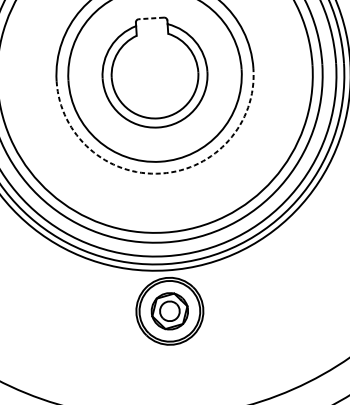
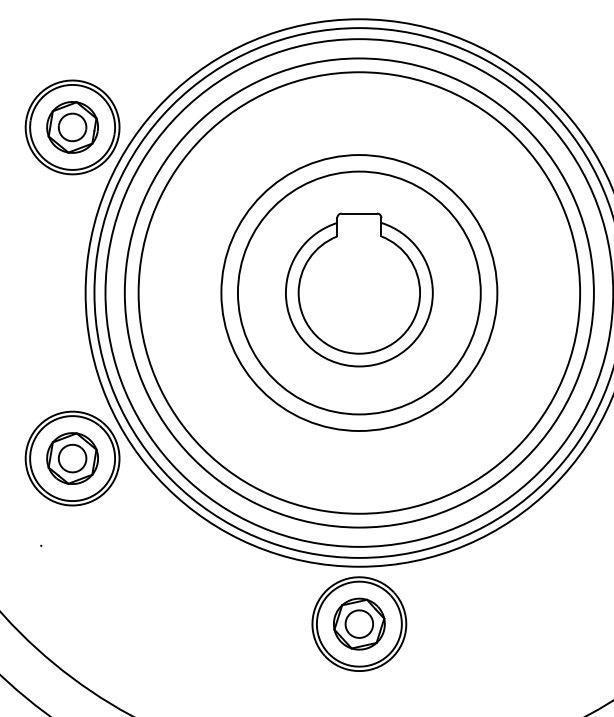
line: (151, 18) -> (359, 213), dashed -> solid
arc: (161, 173) -> (359, 431), dashed -> solid

